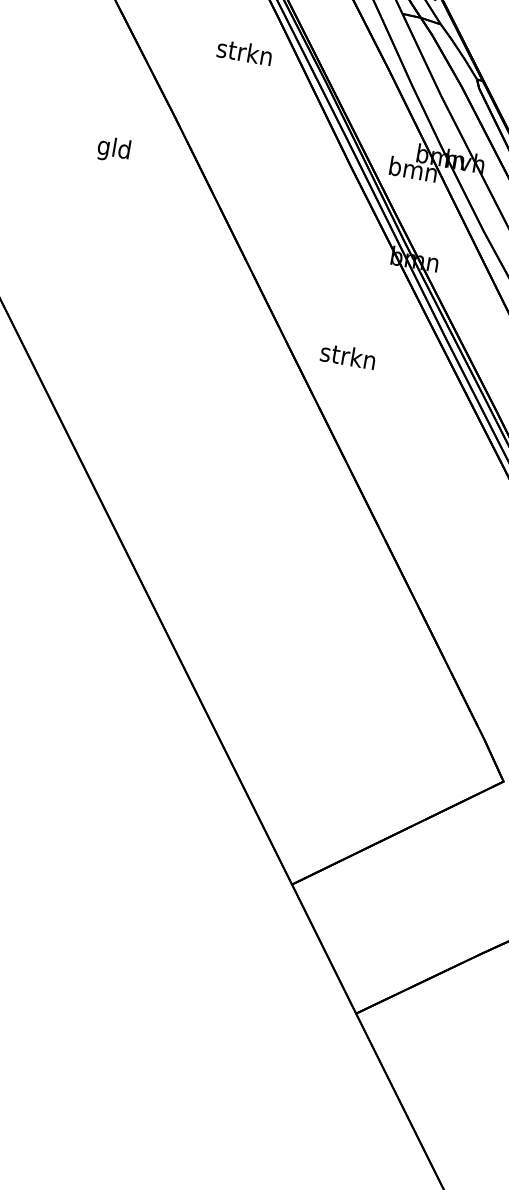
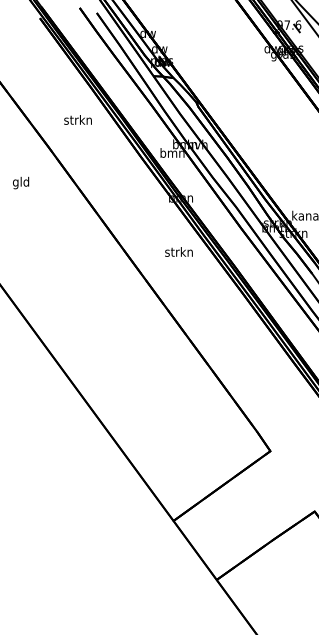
text: (243, 51) -> (77, 119), moved
text: (114, 148) -> (21, 182), moved
text: (347, 355) -> (178, 251), moved

